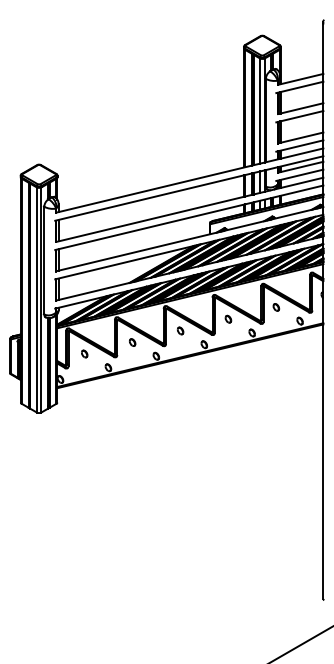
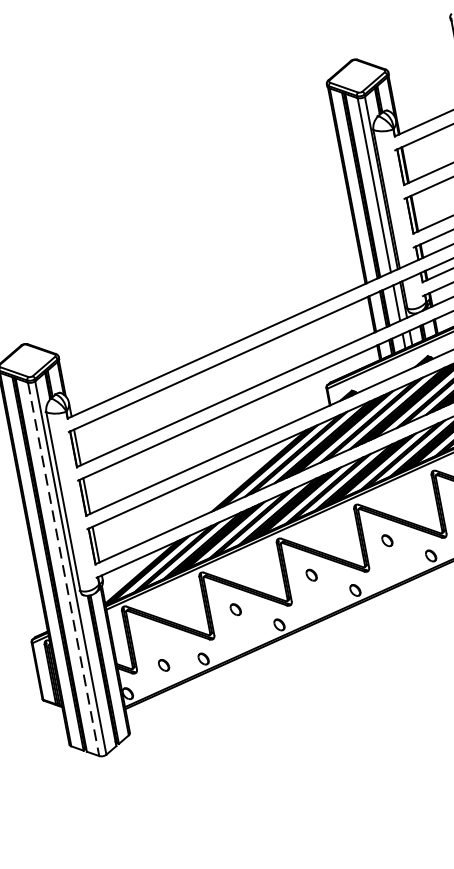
line: (36, 300) -> (63, 570), solid -> dashed
part: (84, 353) -> (163, 664), moved

